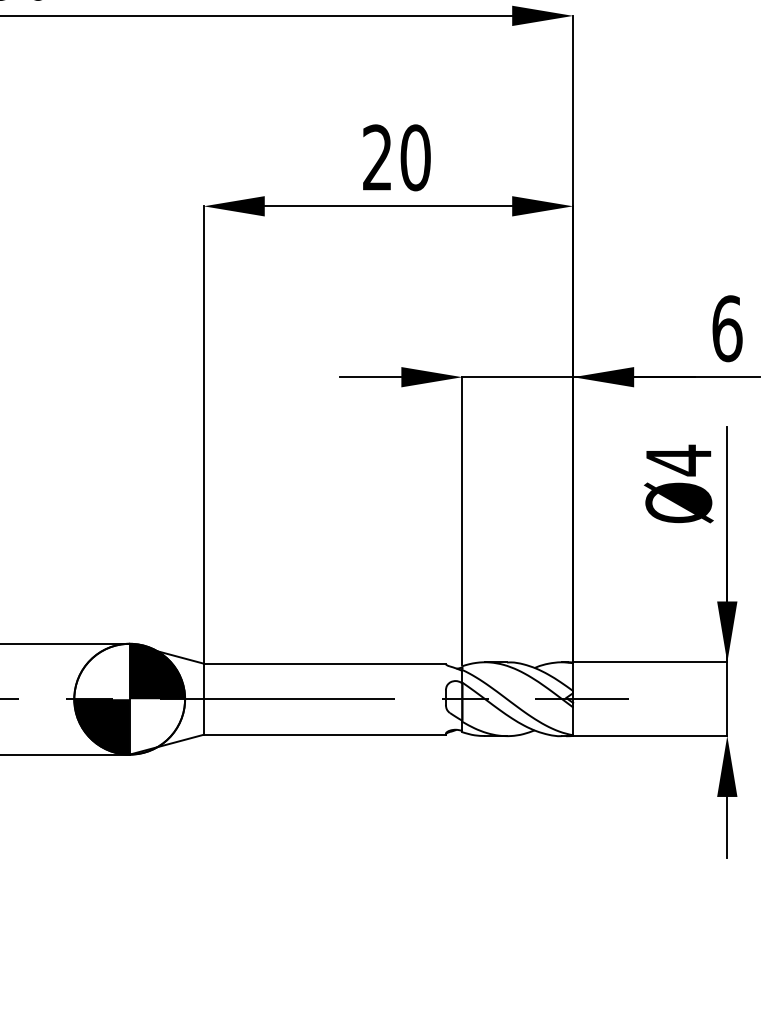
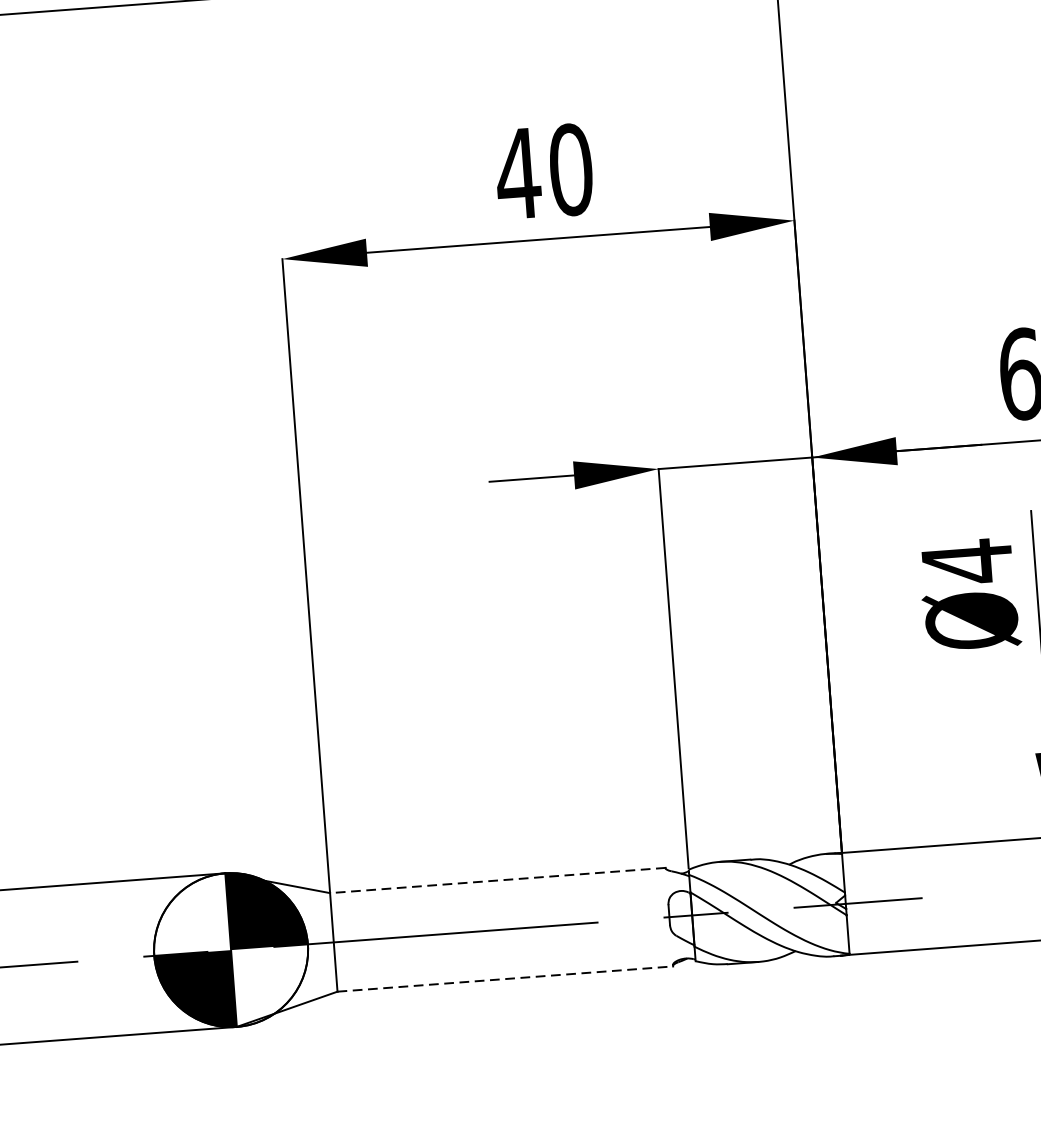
text: (377, 157) -> (518, 173), 20 -> 40
line: (324, 663) -> (497, 880), solid -> dashed
line: (325, 734) -> (506, 978), solid -> dashed

